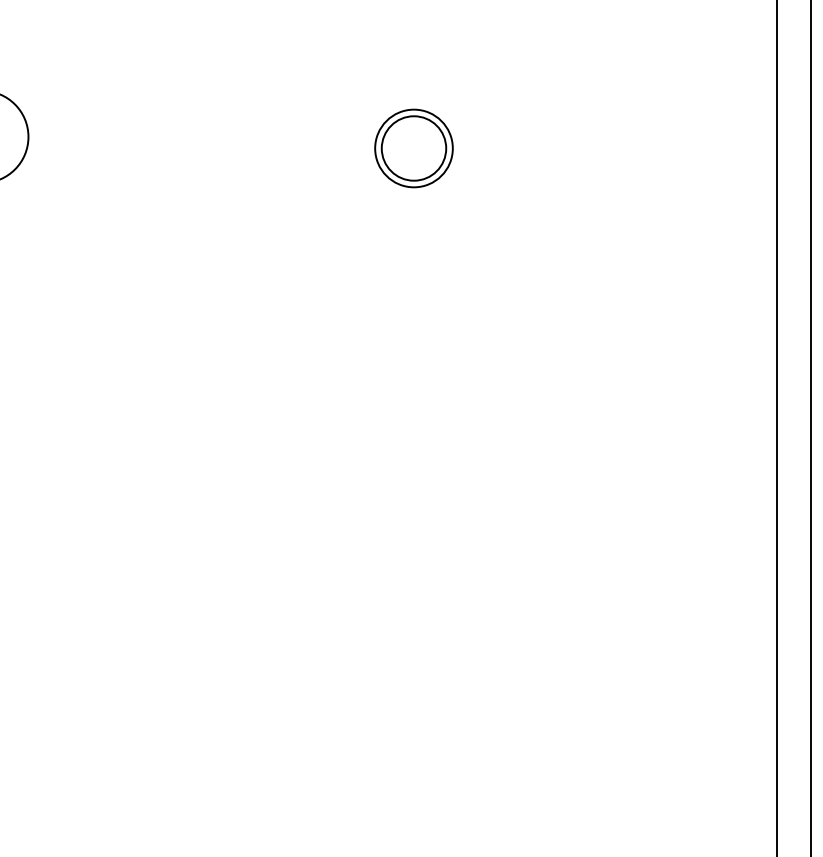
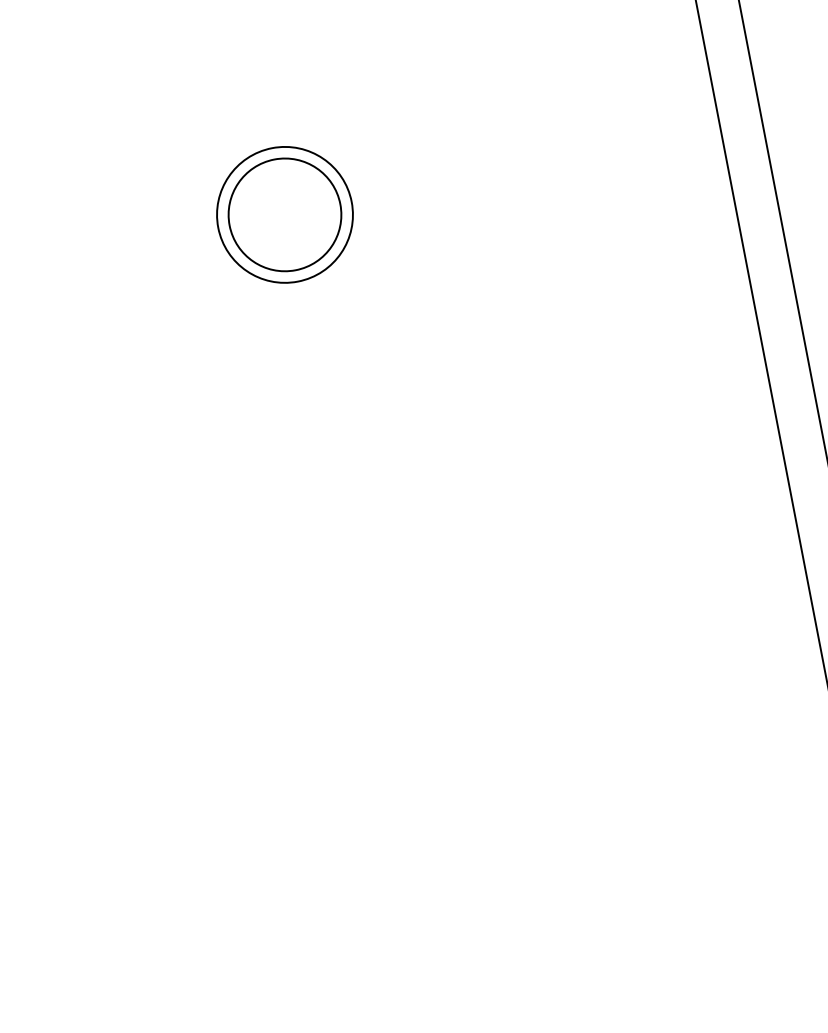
part: (413, 148) -> (284, 215), size x1.43

